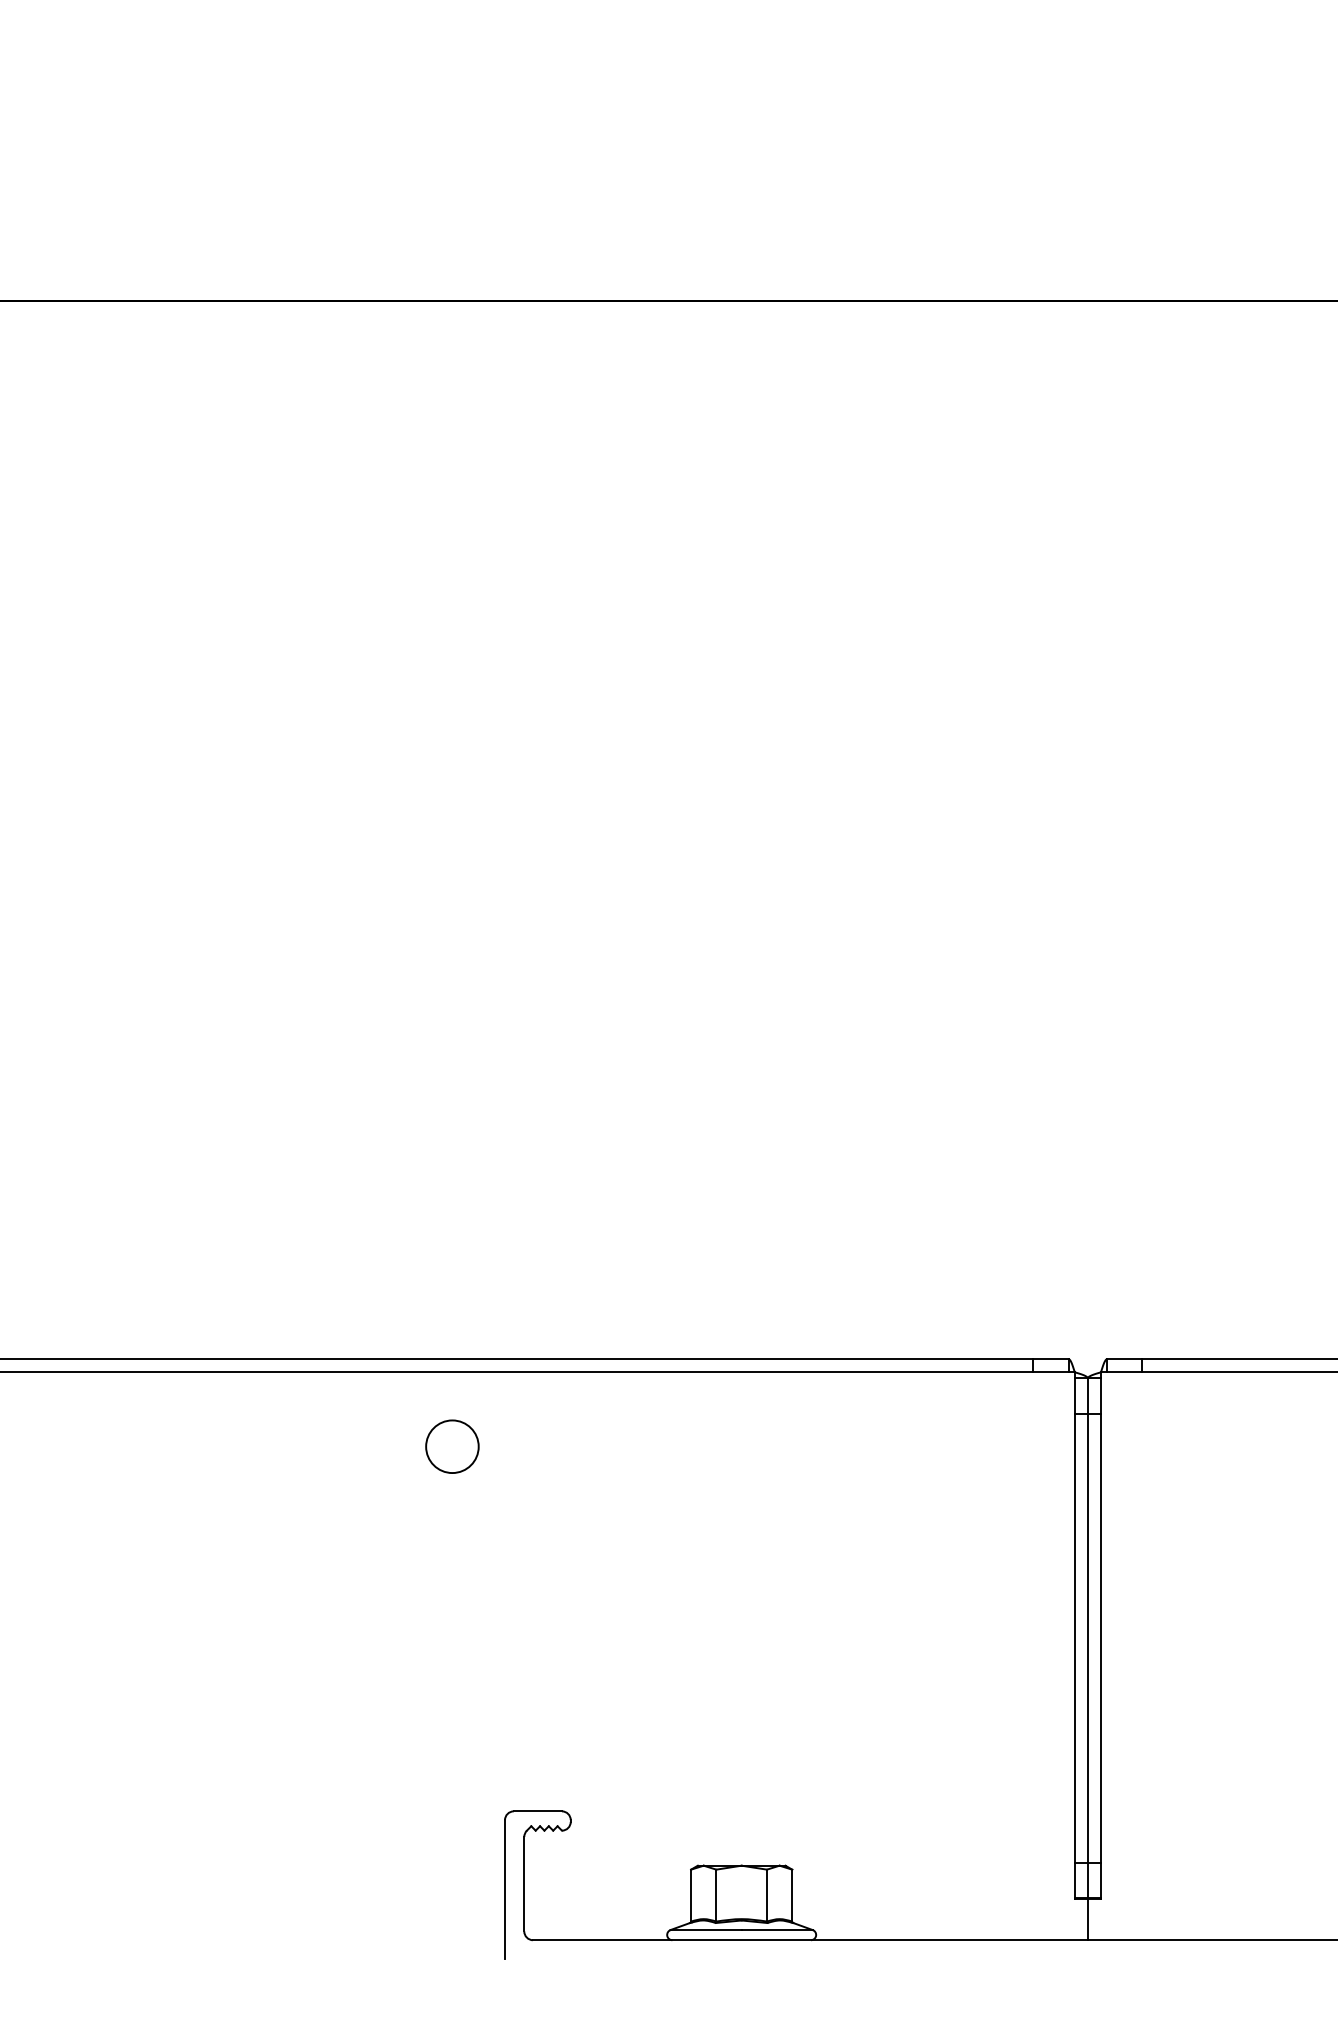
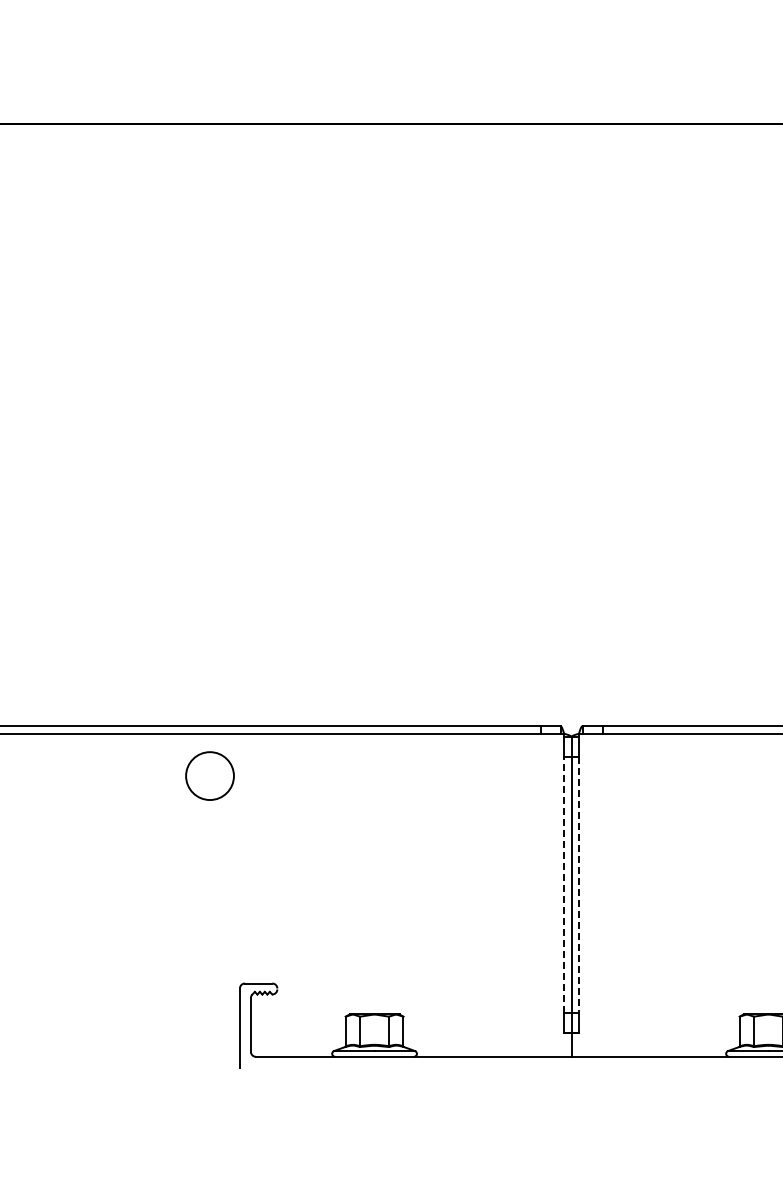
circle: (451, 1445) -> (209, 775), size x1.6
line: (1075, 1639) -> (564, 885), solid -> dashed
line: (1101, 1639) -> (579, 885), solid -> dashed

